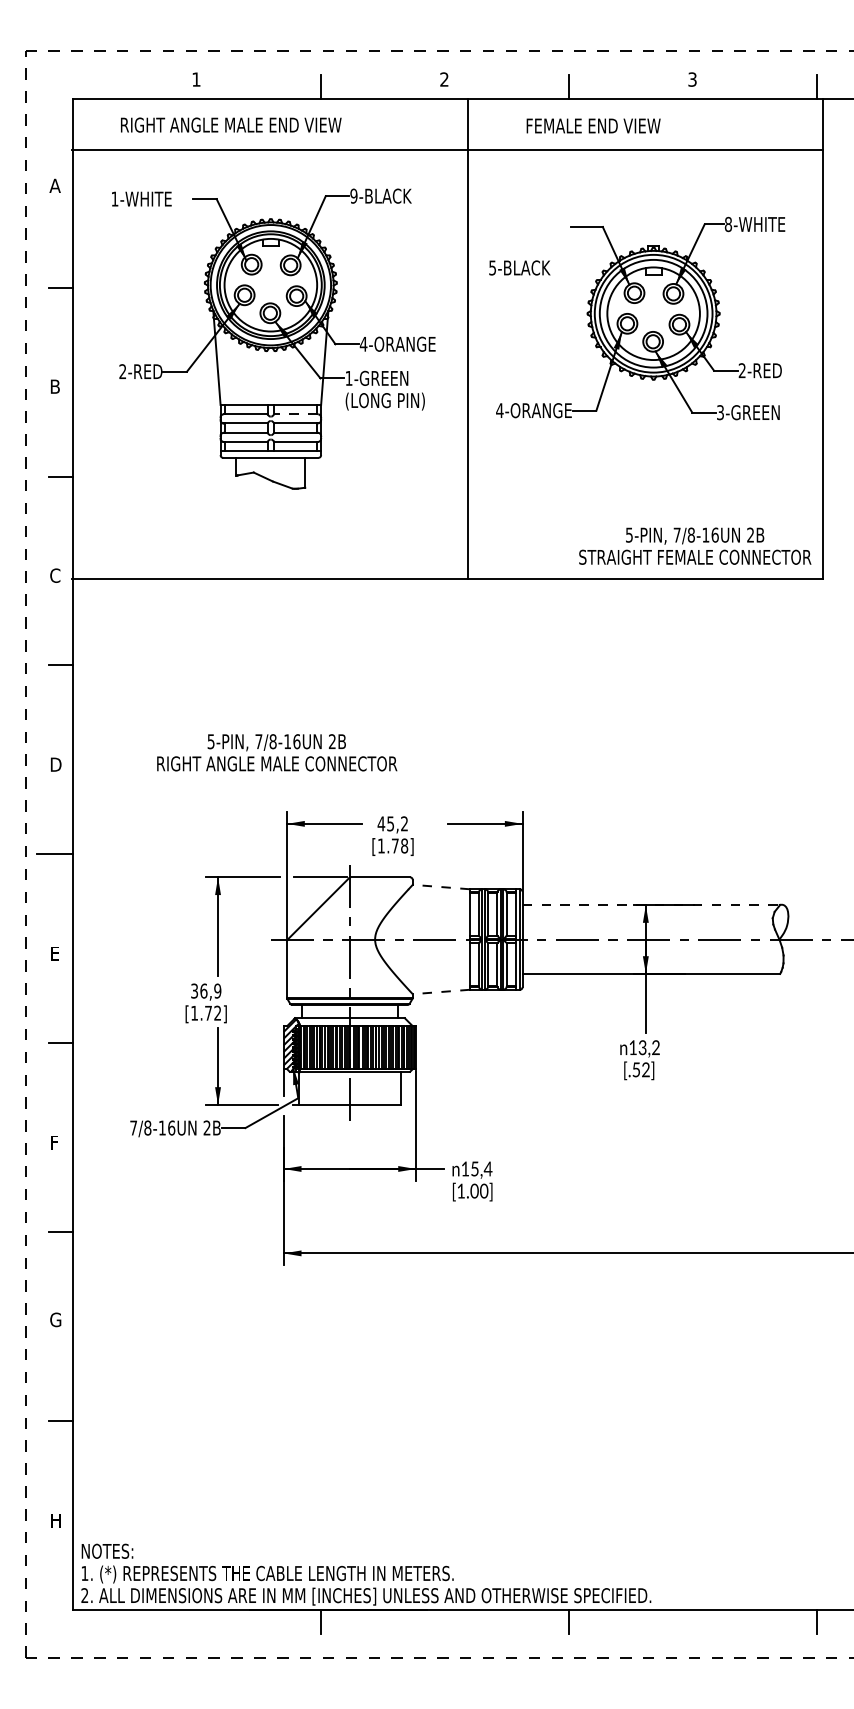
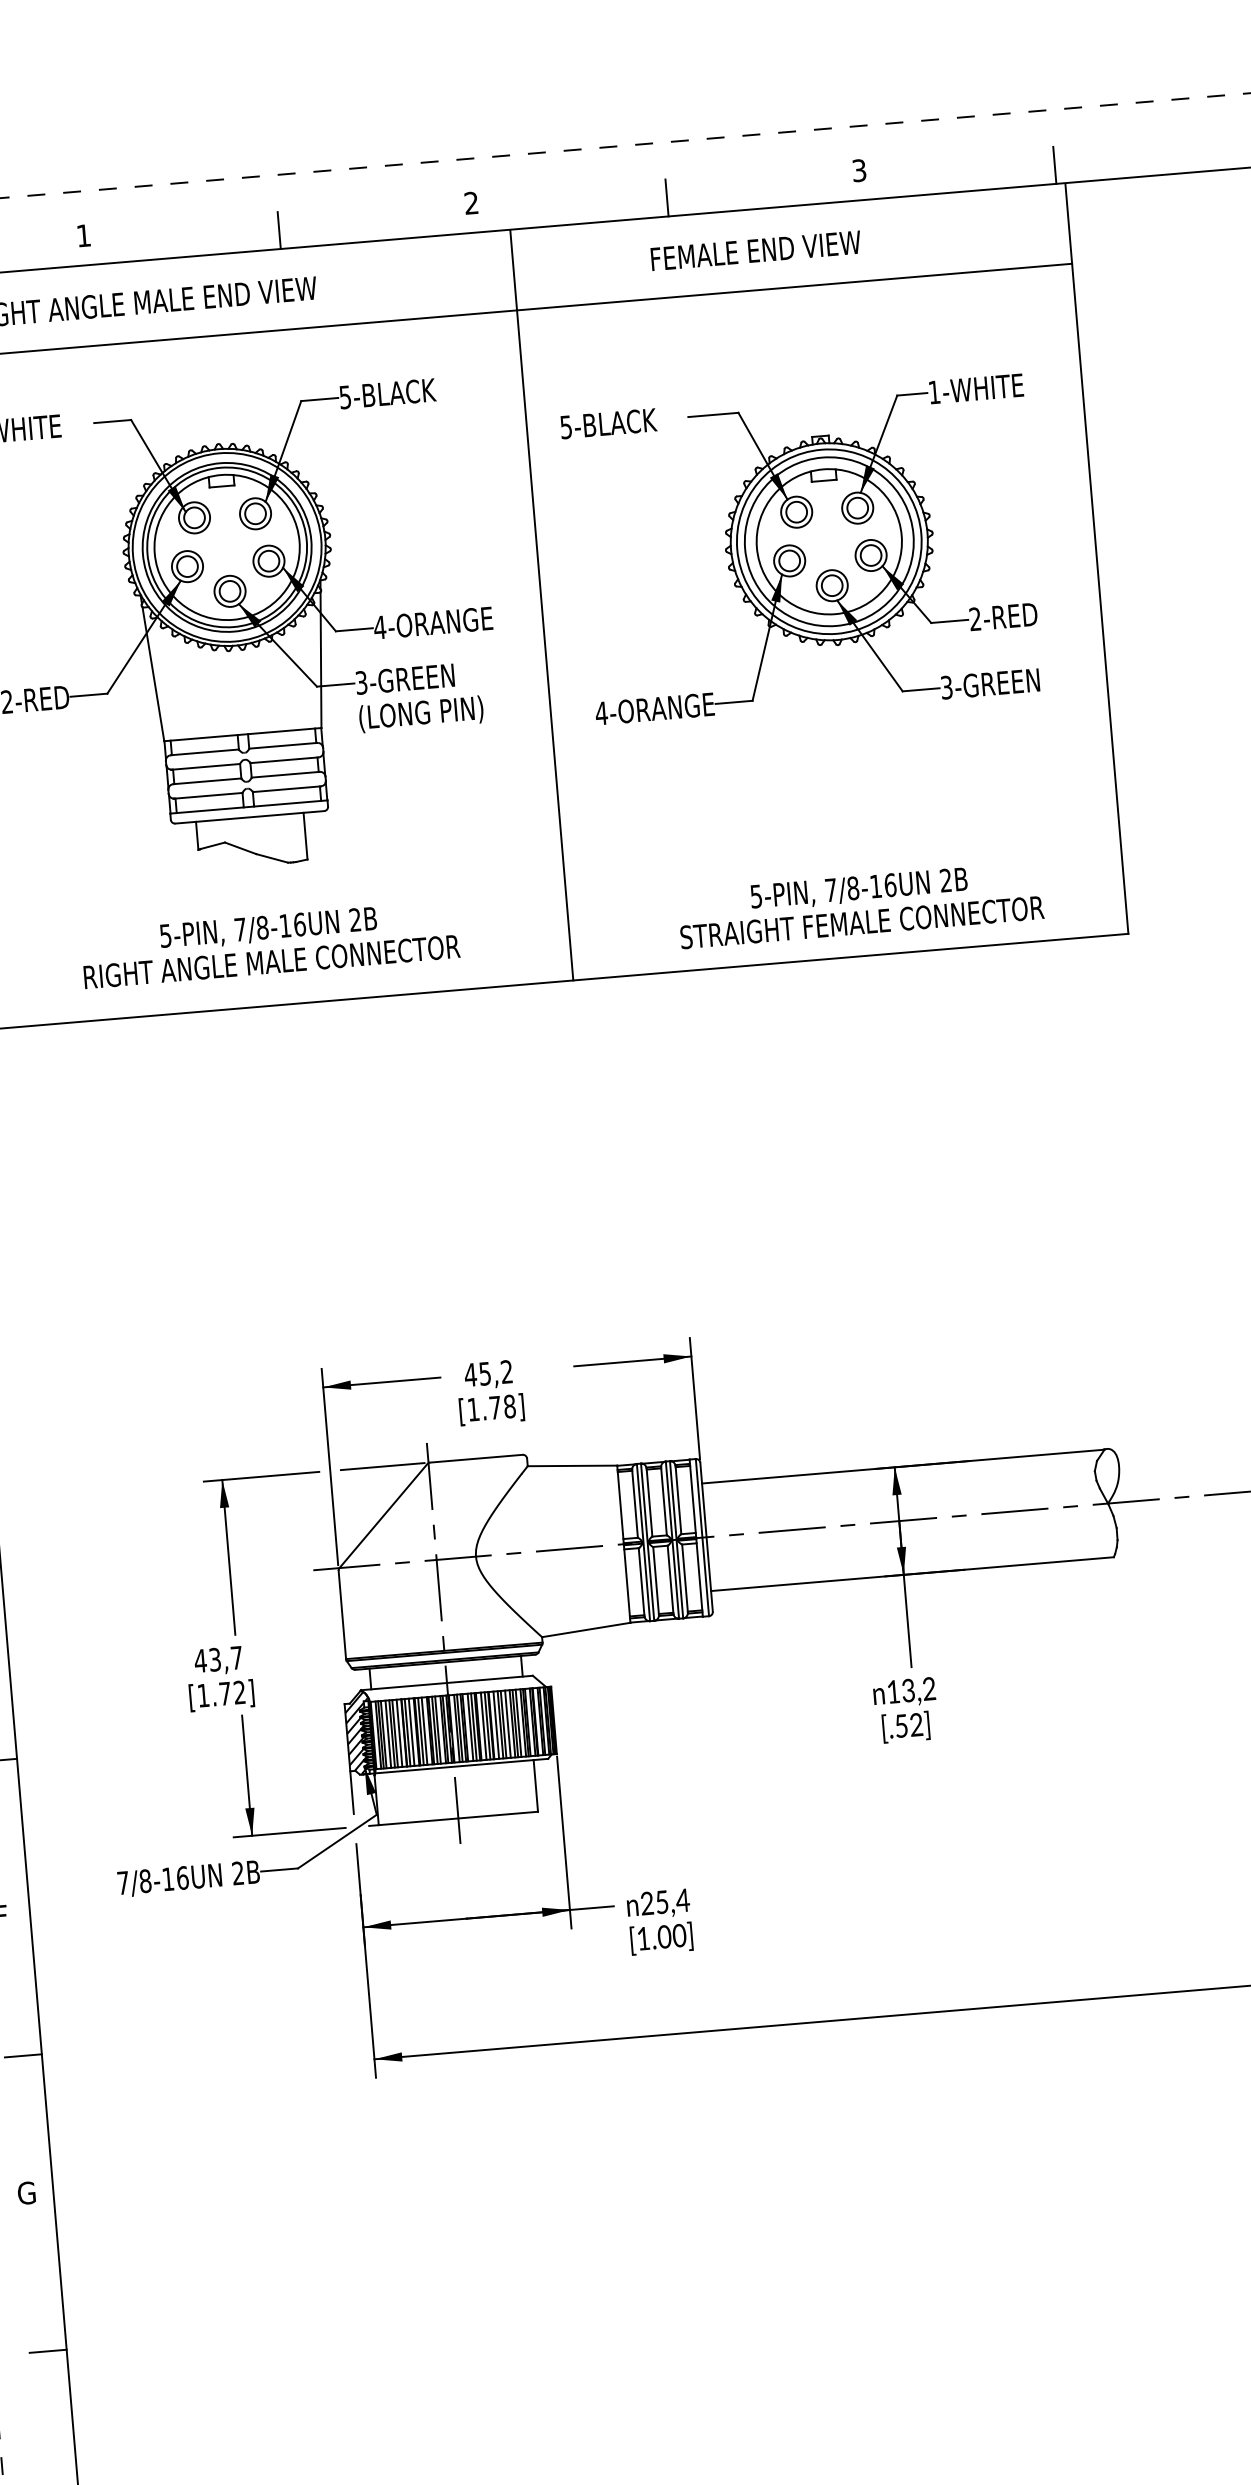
text: (593, 125) -> (755, 250), moved
text: (353, 195) -> (344, 396), 9-BLACK -> 5-BLACK
text: (728, 224) -> (934, 392), 8-WHITE -> 1-WHITE
text: (519, 267) -> (608, 423), moved
text: (348, 377) -> (360, 681), 1-GREEN -> 3-GREEN
line: (295, 414) -> (282, 746), dashed -> solid
text: (695, 545) -> (861, 903), moved
text: (277, 752) -> (270, 944), moved
line: (441, 887) -> (572, 1466), dashed -> solid
line: (651, 905) -> (903, 1467), dashed -> solid
text: (205, 990) -> (217, 1658), 36,9 -> 43,7
line: (441, 992) -> (586, 1630), dashed -> solid
text: (465, 1168) -> (647, 1902), 15,4 -> 25,4

